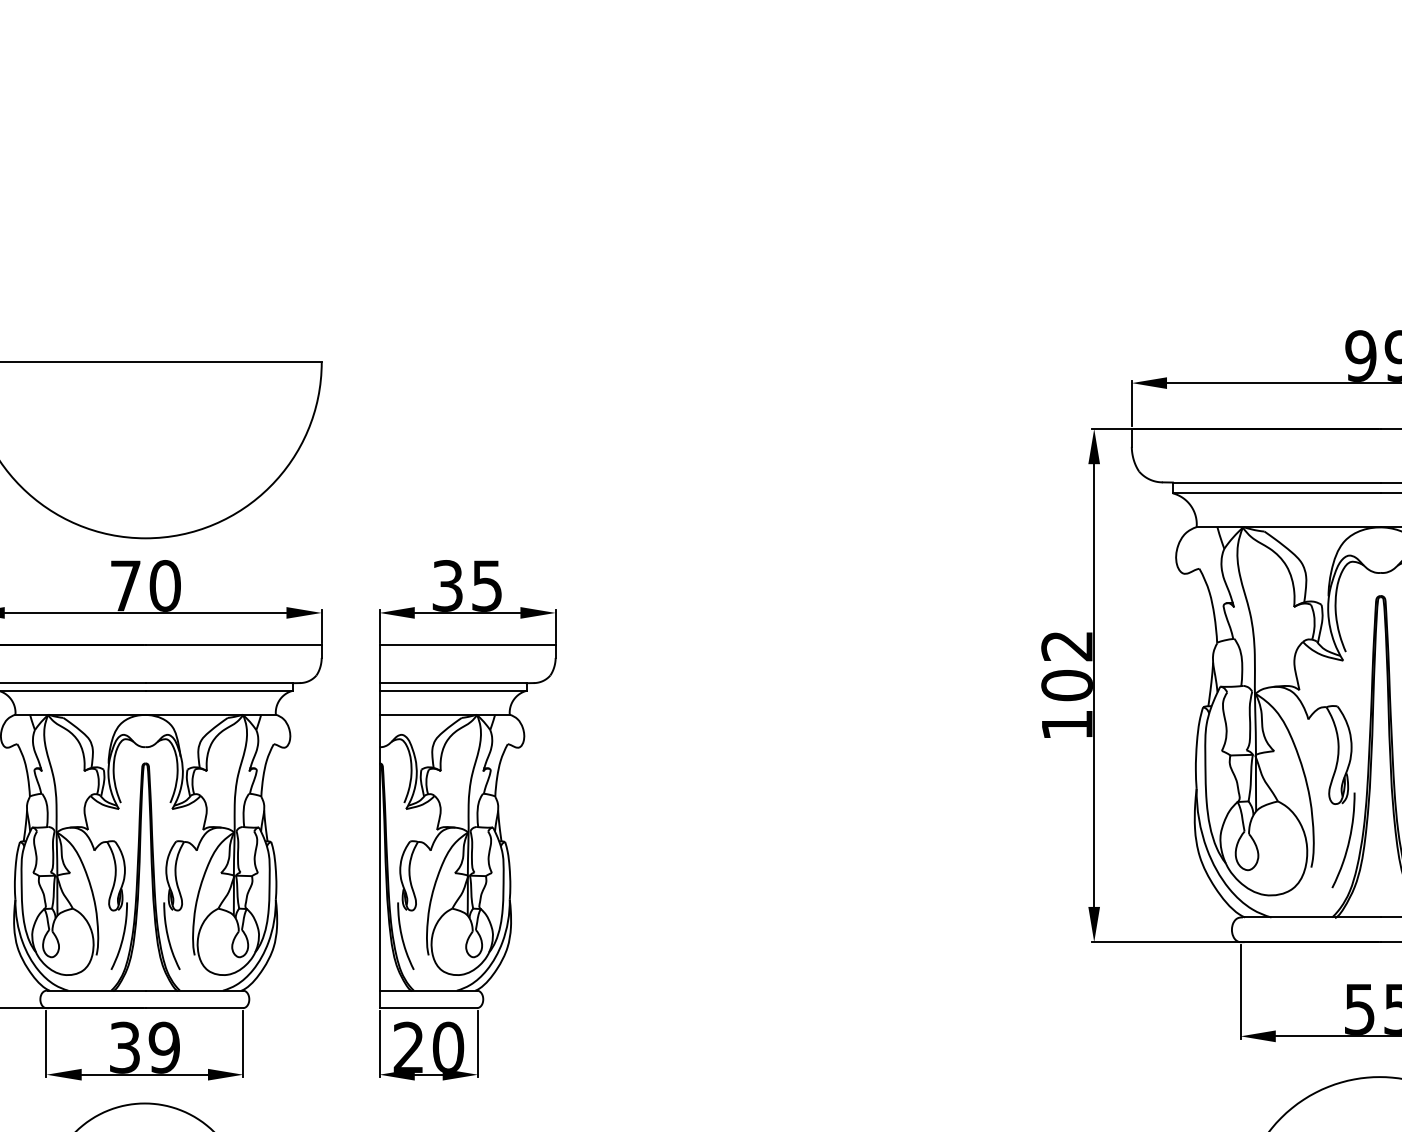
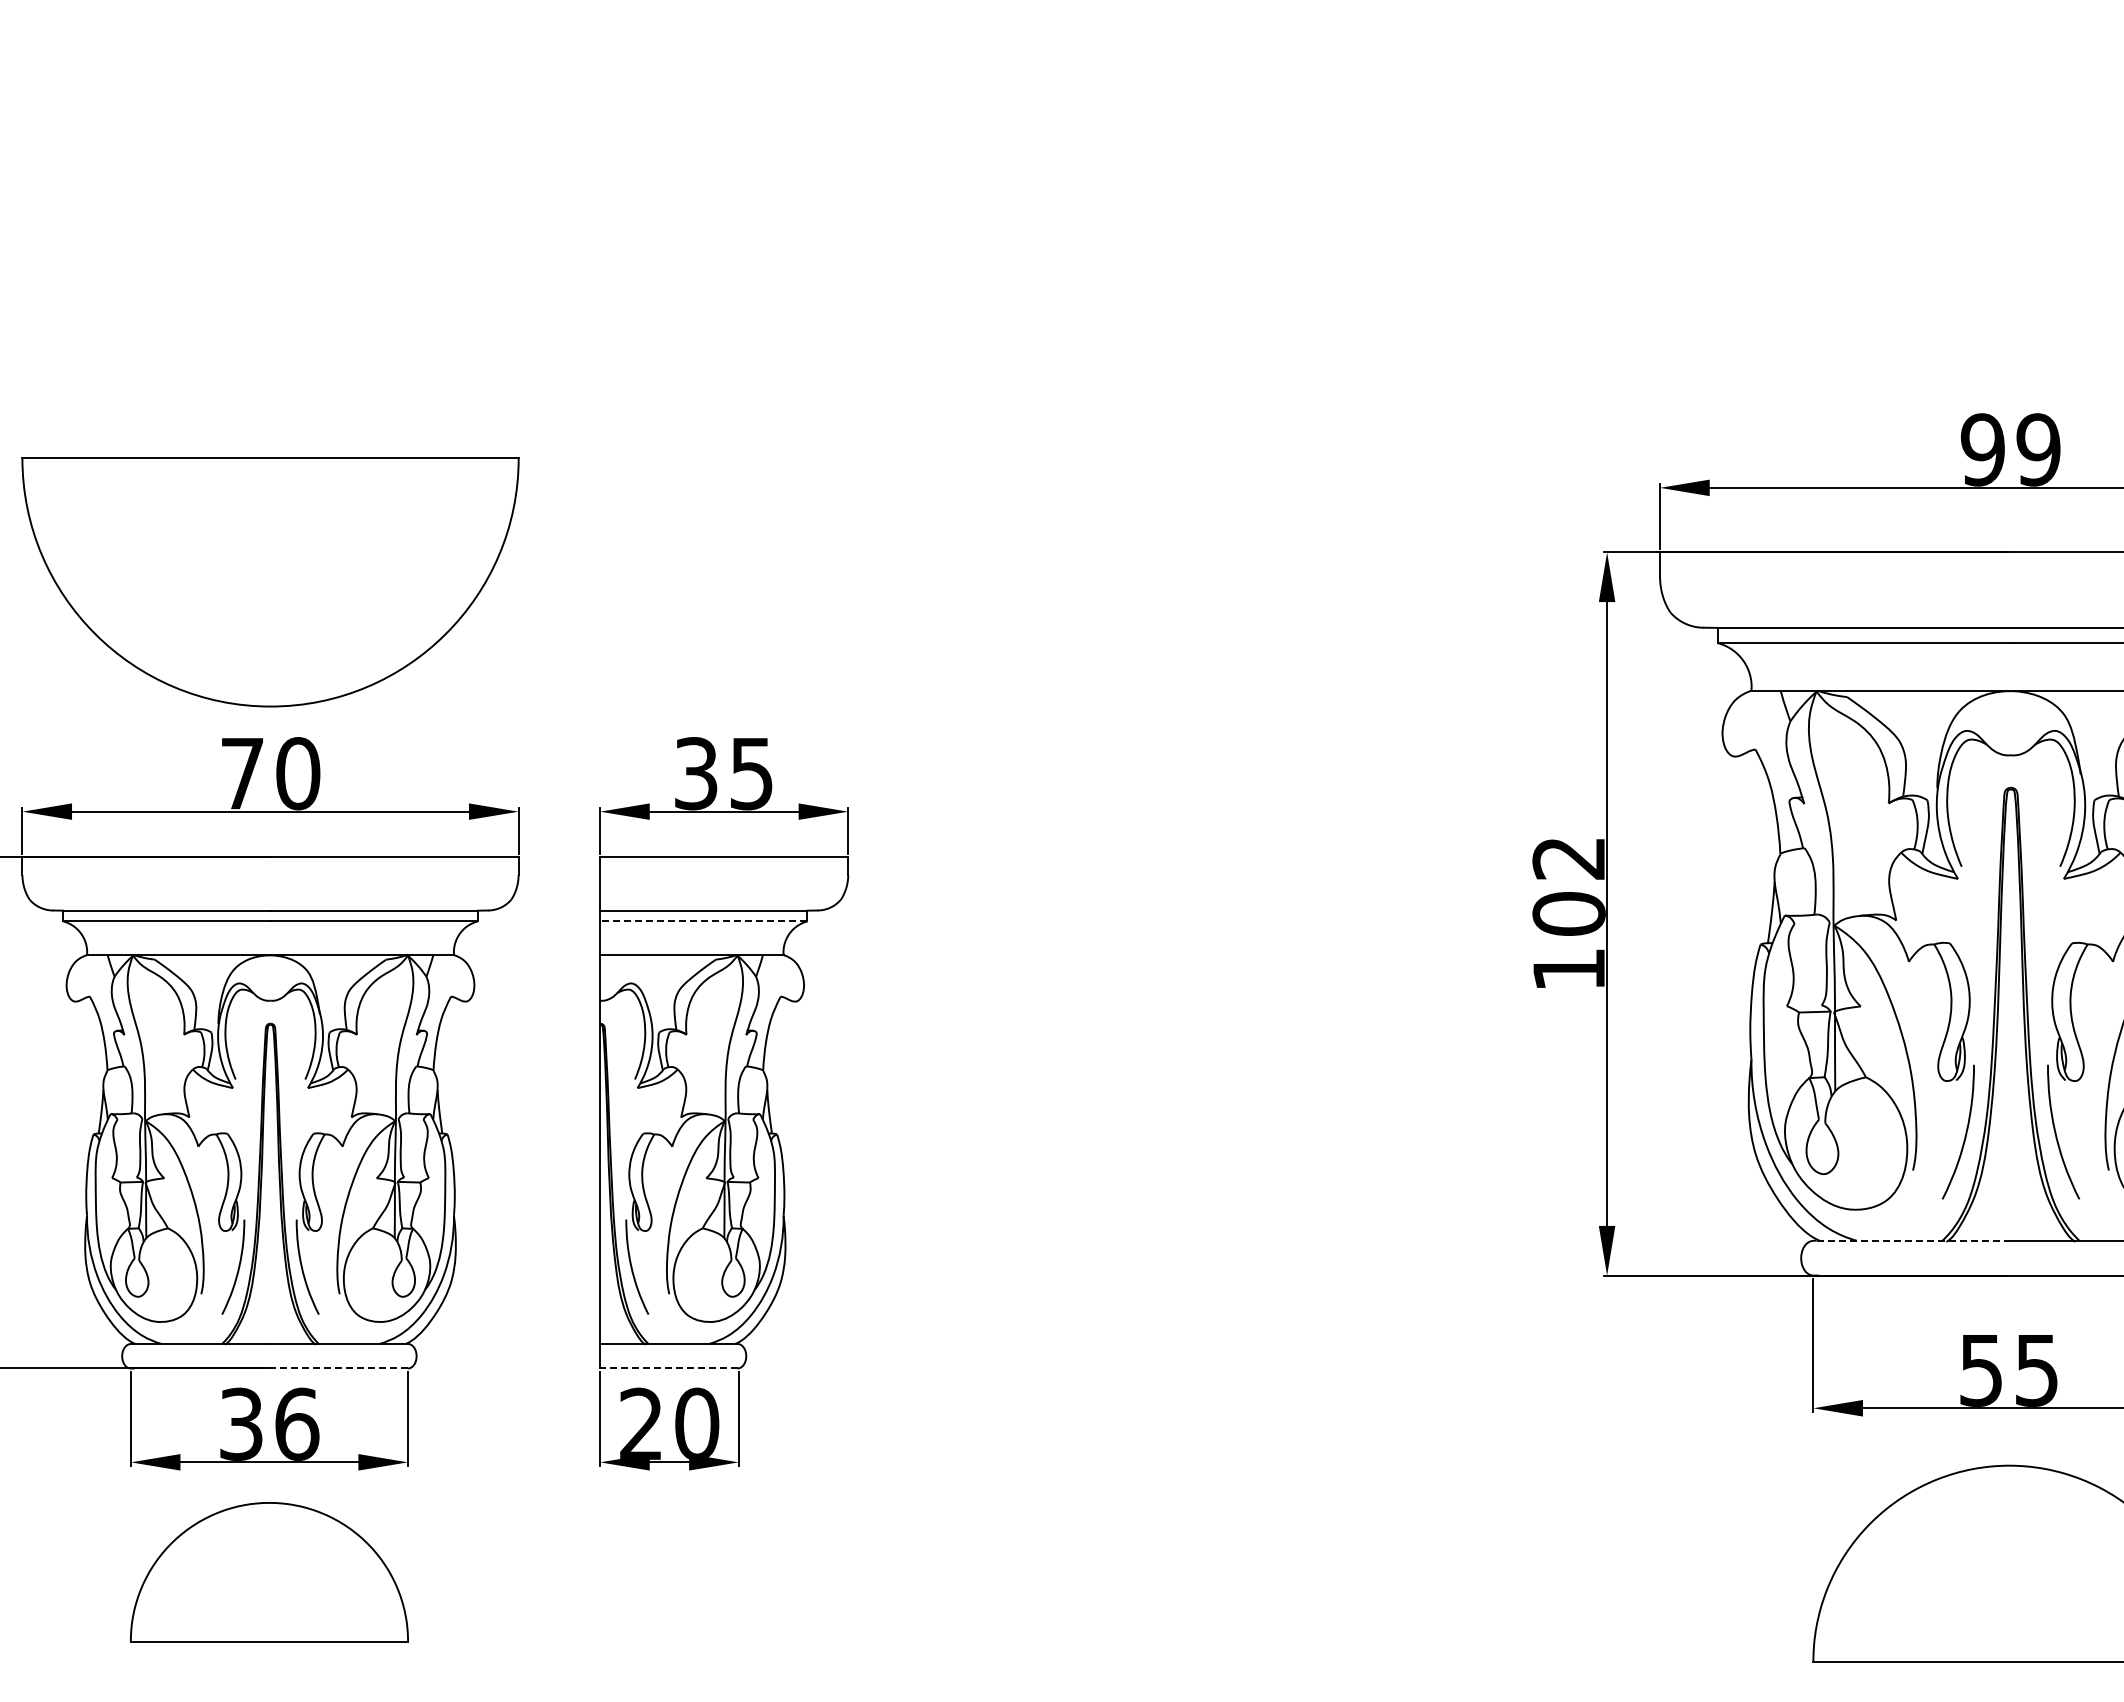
line: (452, 690) -> (703, 921), solid -> dashed
line: (1312, 917) -> (1914, 1240), solid -> dashed
line: (194, 1008) -> (339, 1368), solid -> dashed
line: (428, 1008) -> (668, 1368), solid -> dashed
text: (164, 1047) -> (297, 1423), 39 -> 36

